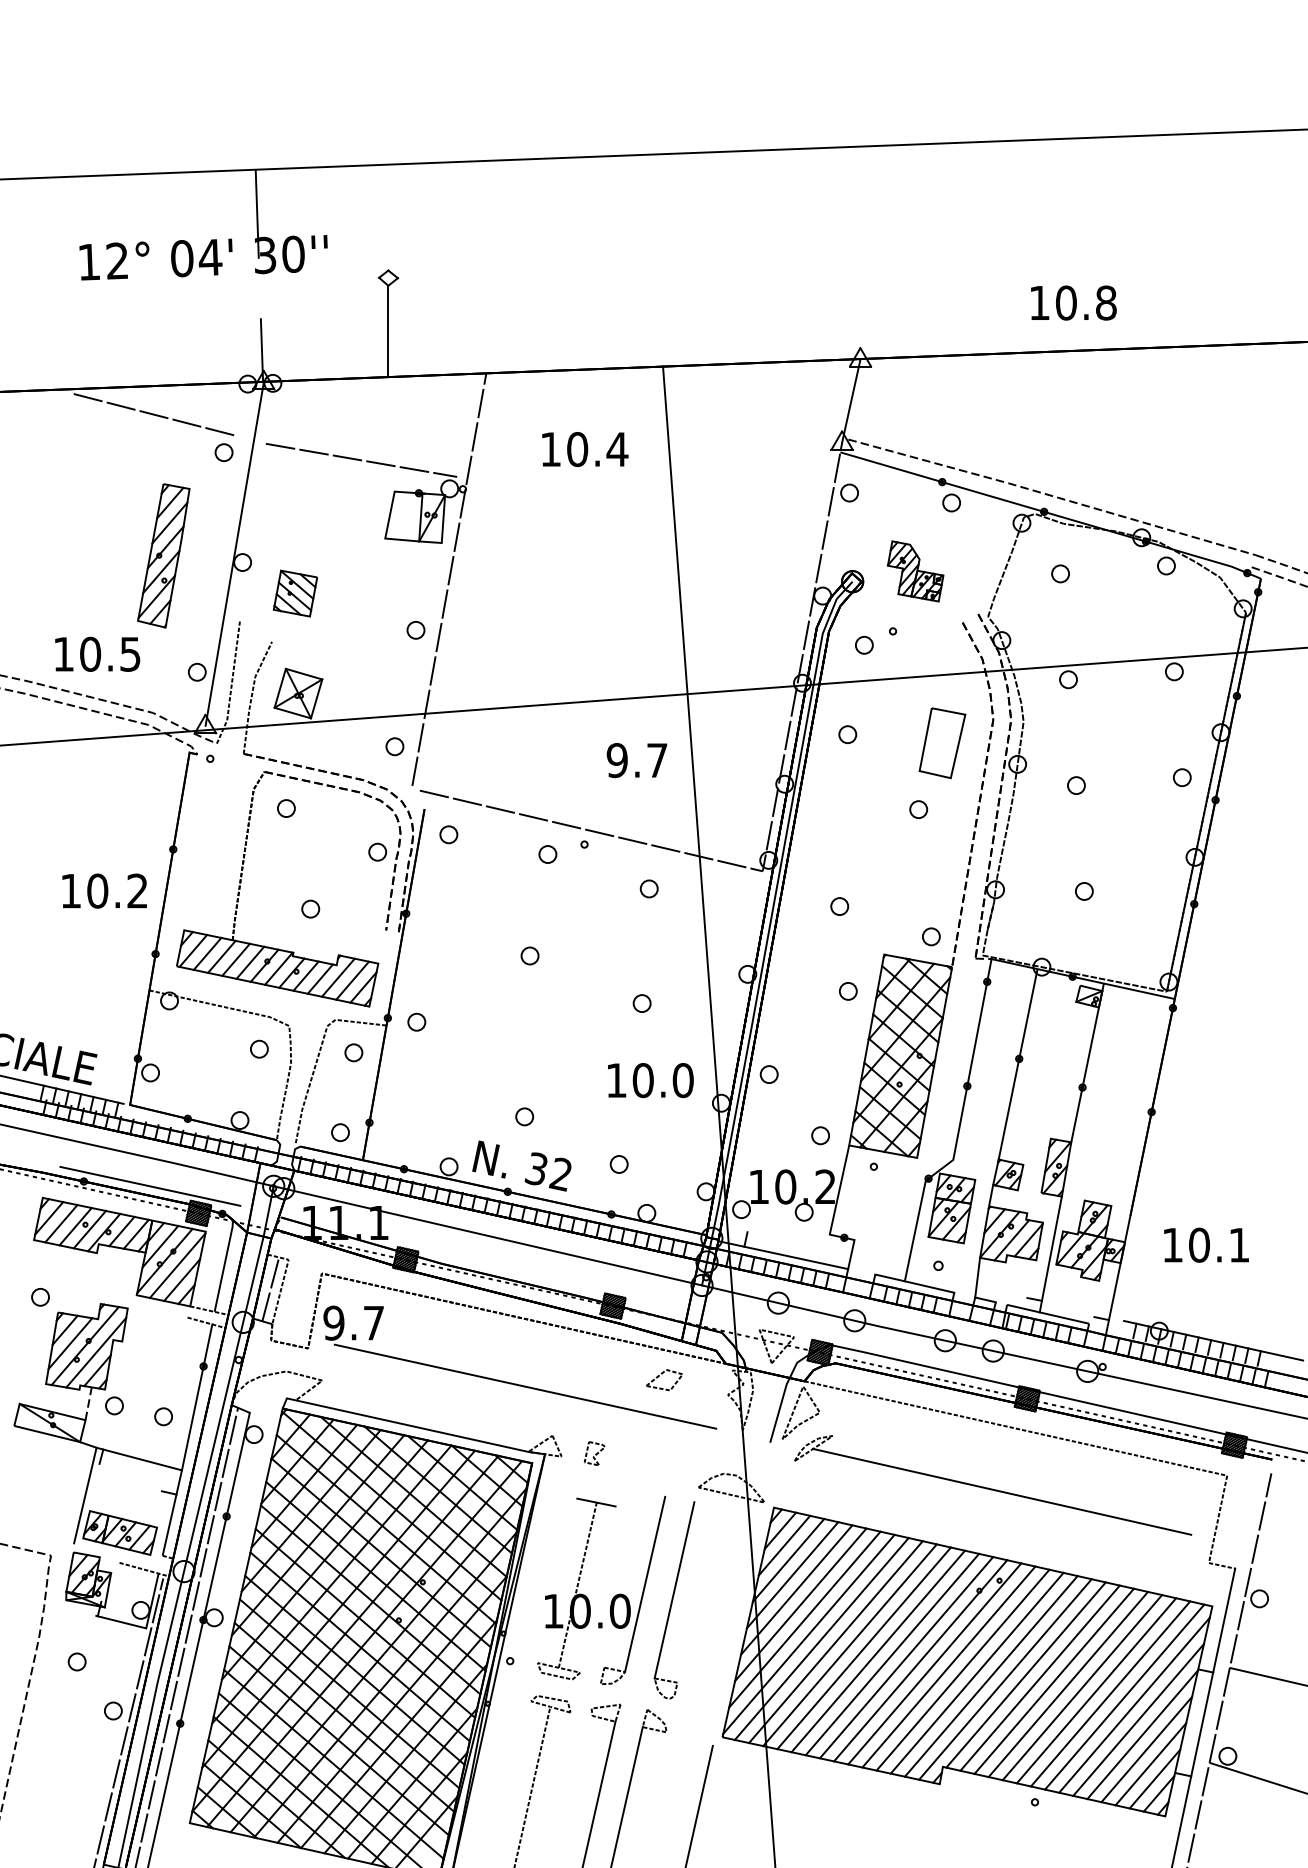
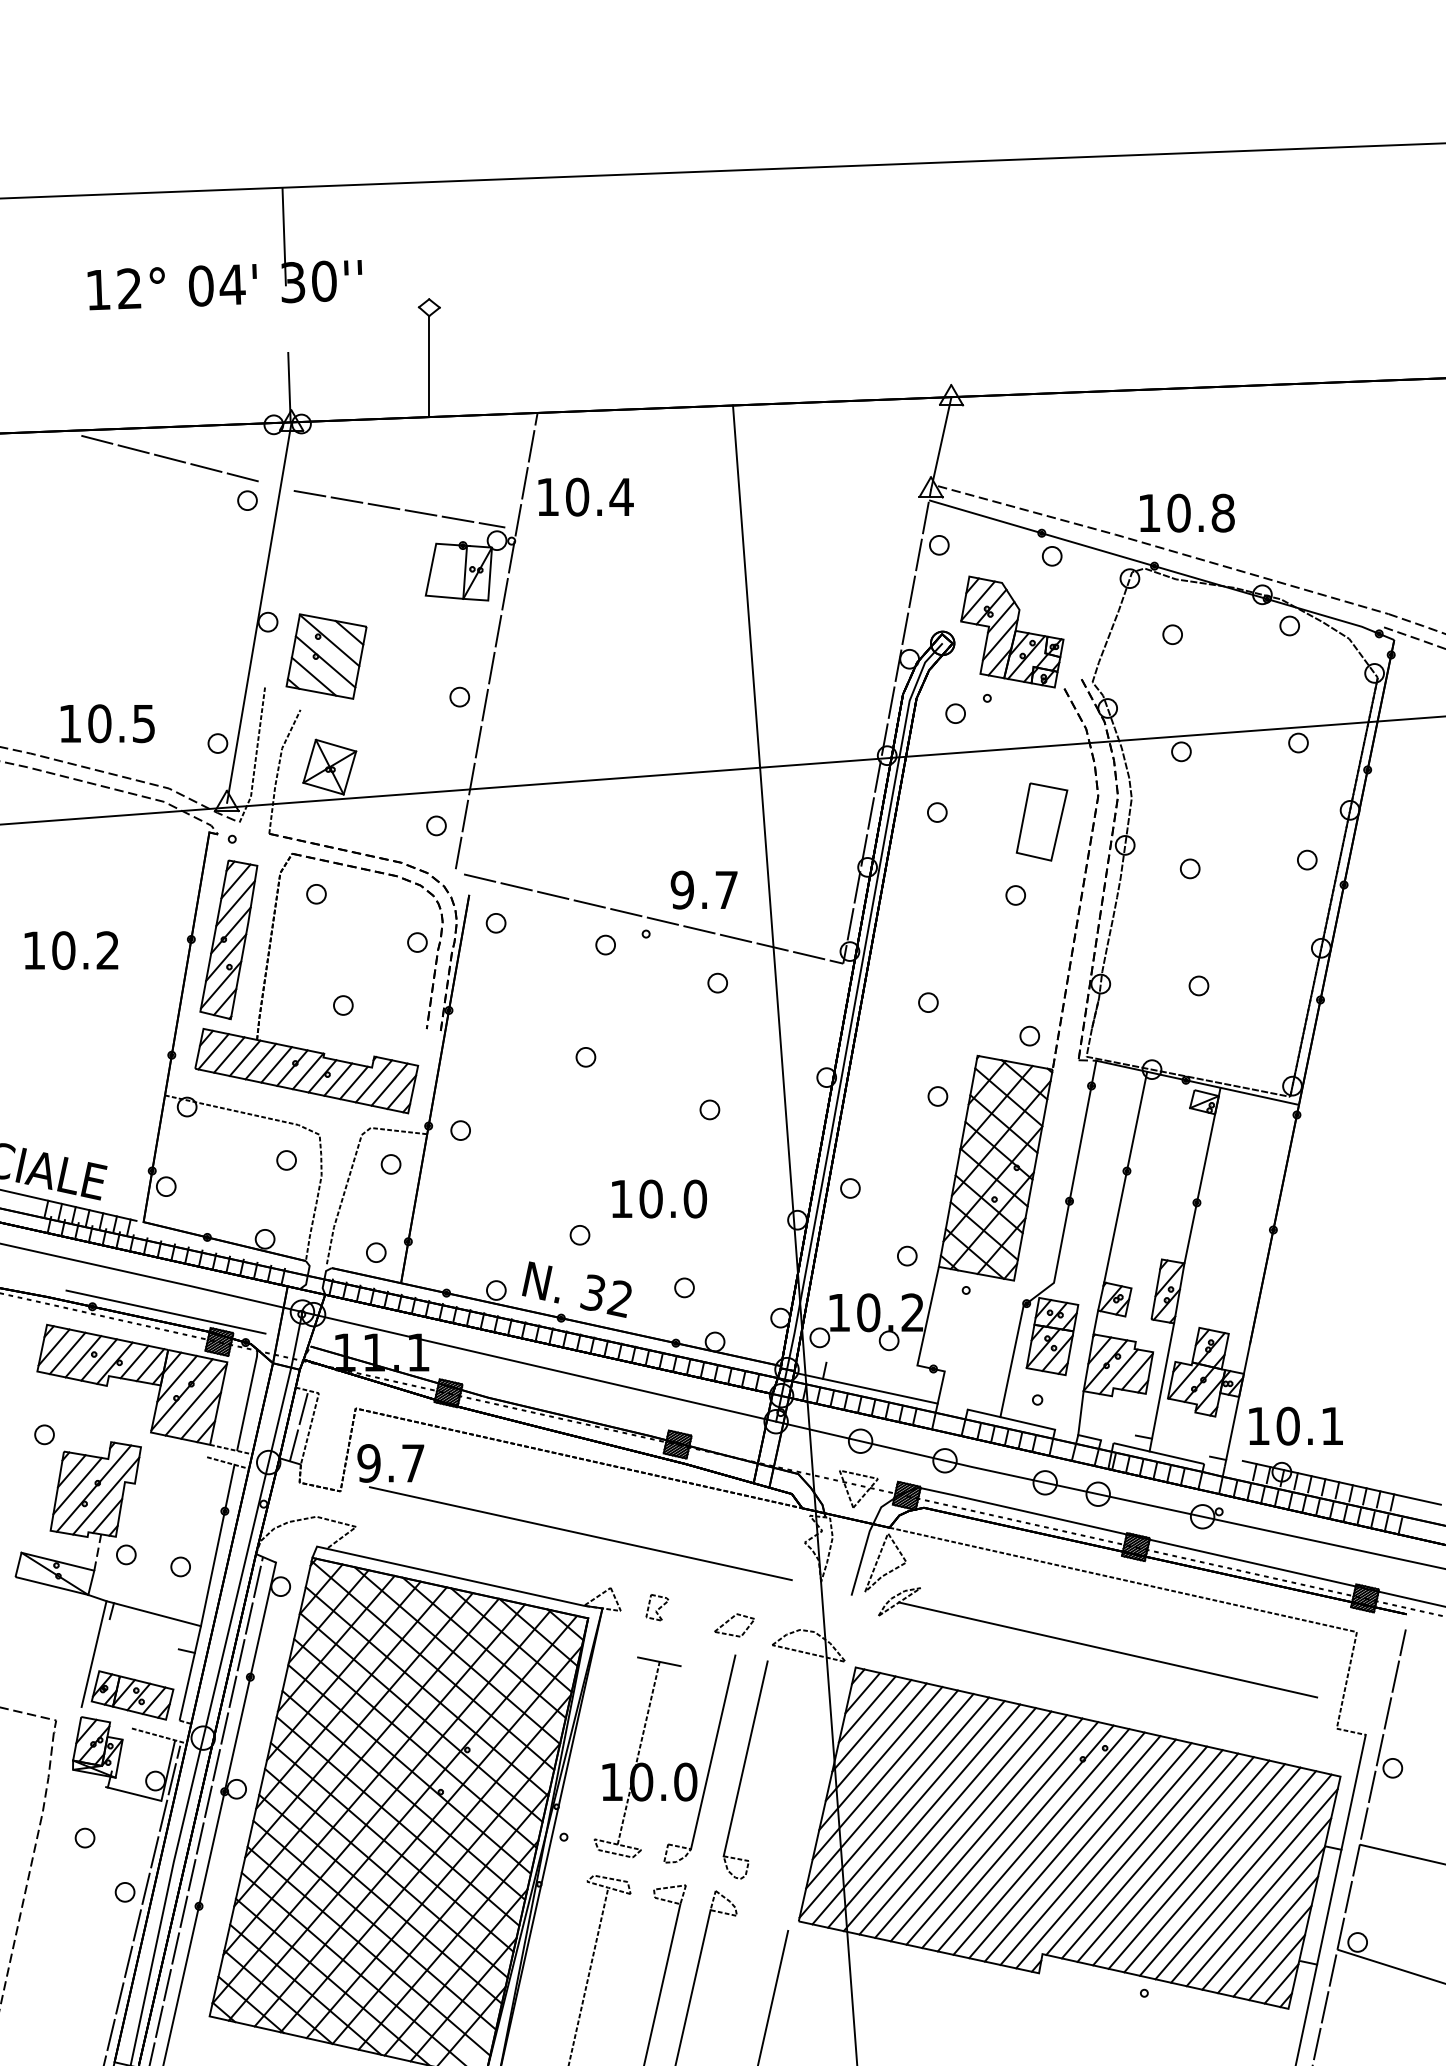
text: (1074, 302) -> (1187, 512), moved
text: (584, 448) -> (585, 496), moved
part: (163, 555) -> (228, 939), moved
part: (915, 570) -> (1012, 631), size x1.67
part: (295, 593) -> (326, 656), size x1.67
text: (636, 759) -> (703, 889), moved
text: (104, 891) -> (71, 950), moved
text: (650, 1080) -> (659, 1198), moved
text: (1206, 1244) -> (1295, 1425), moved
part: (659, 1376) -> (729, 1621), moved

